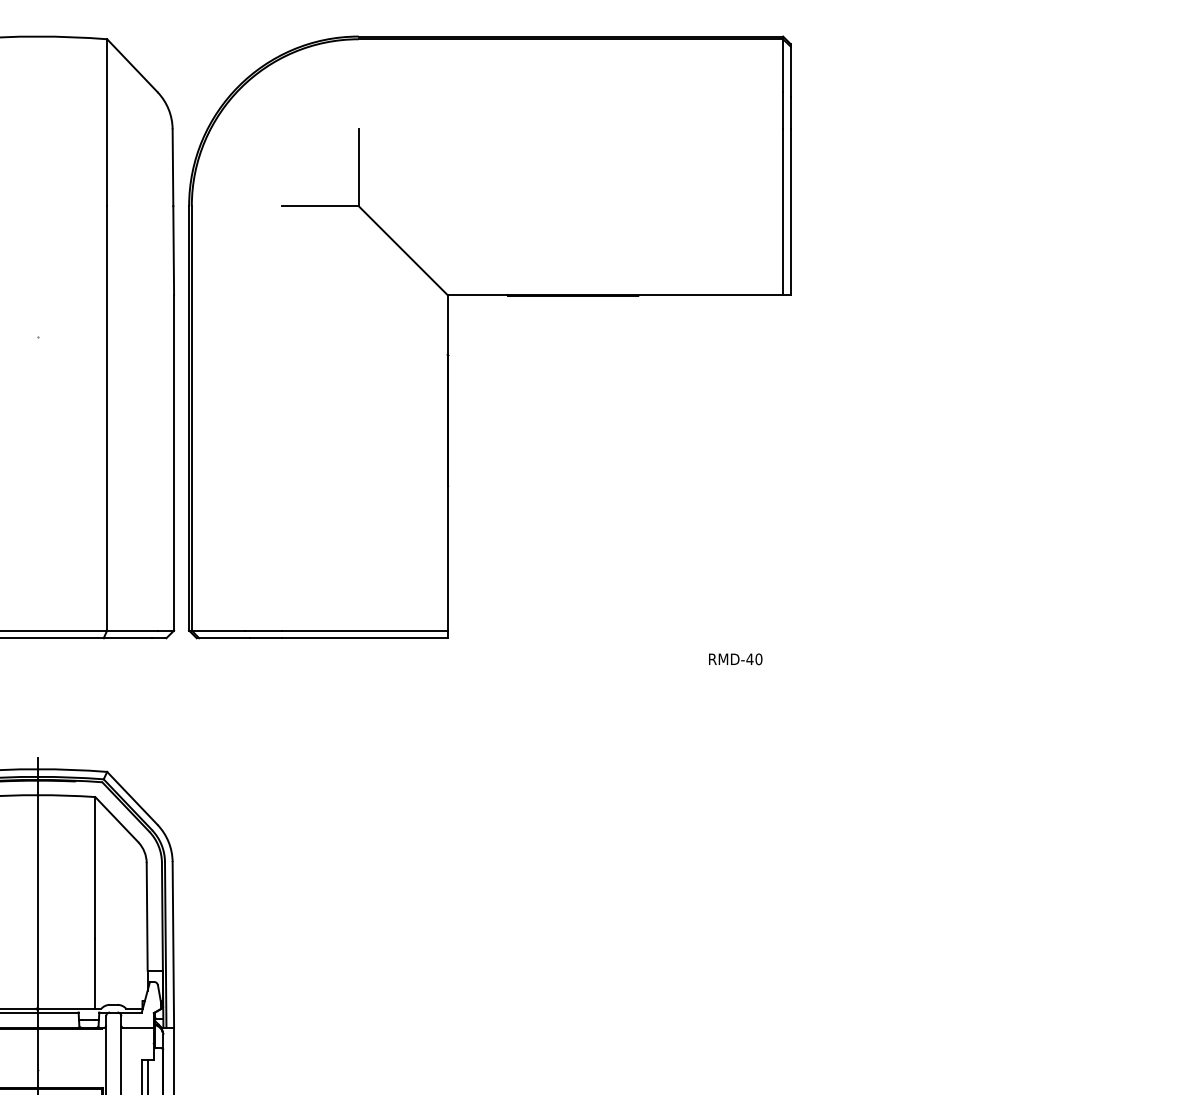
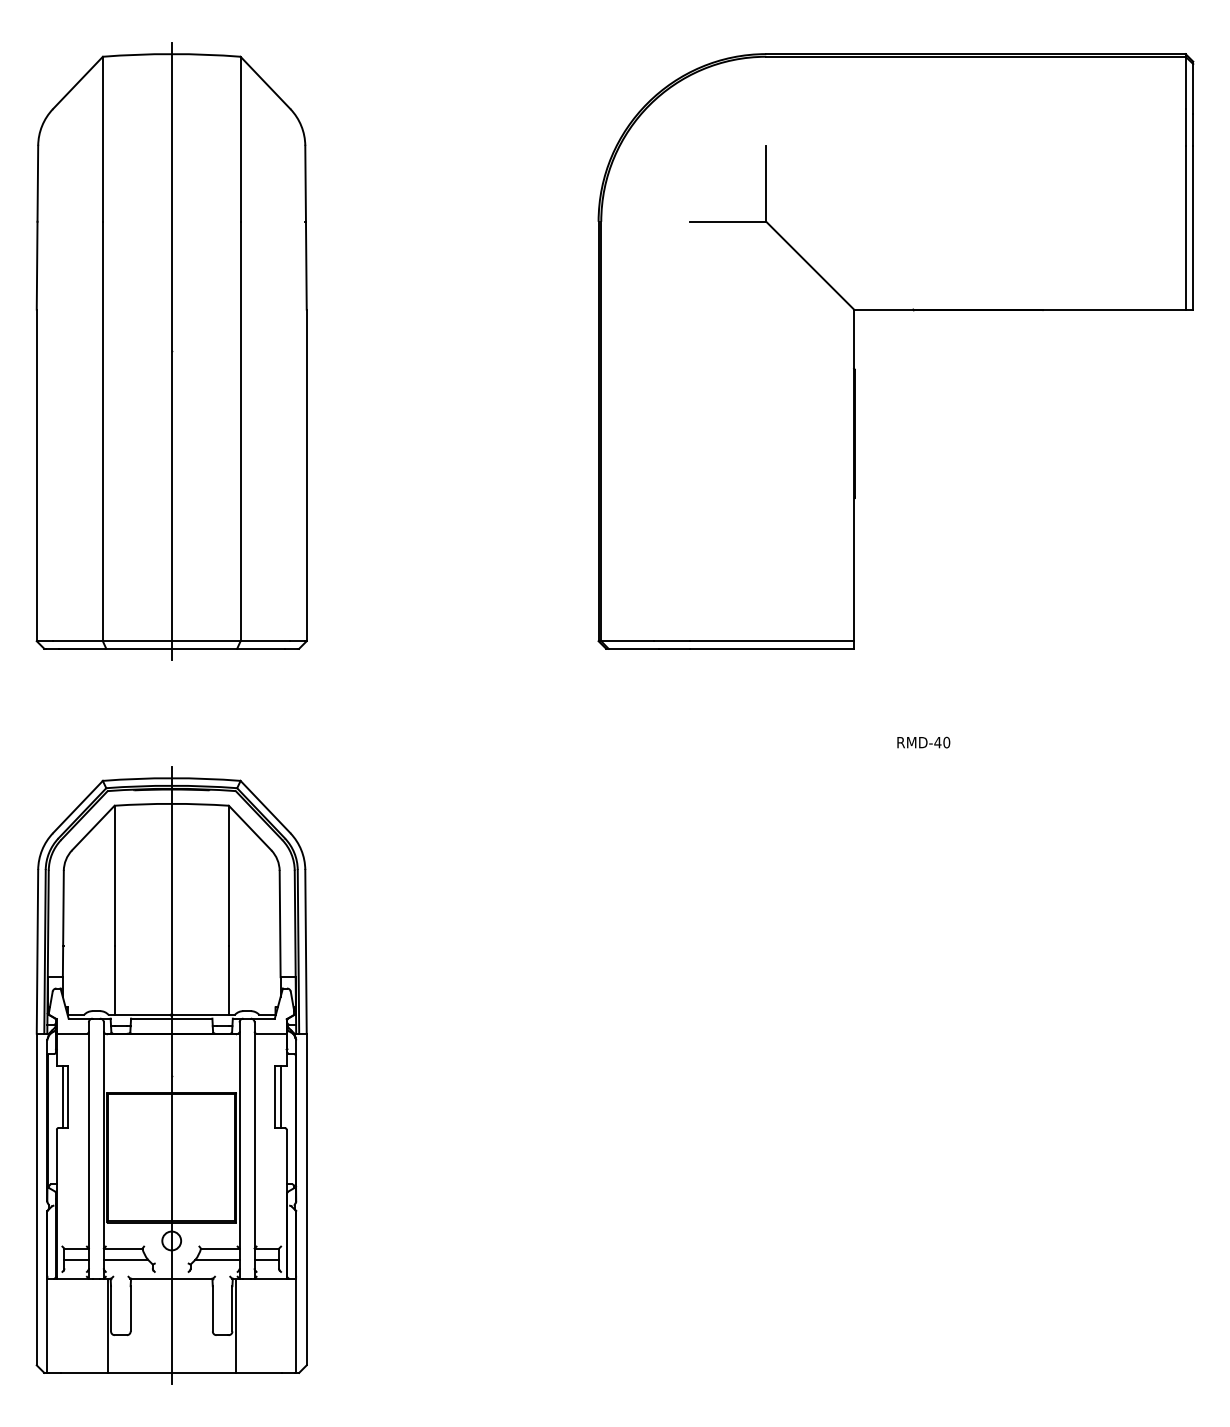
part: (489, 295) -> (895, 310), moved
line: (37, 337) -> (171, 351), added
text: (735, 659) -> (923, 742), moved

